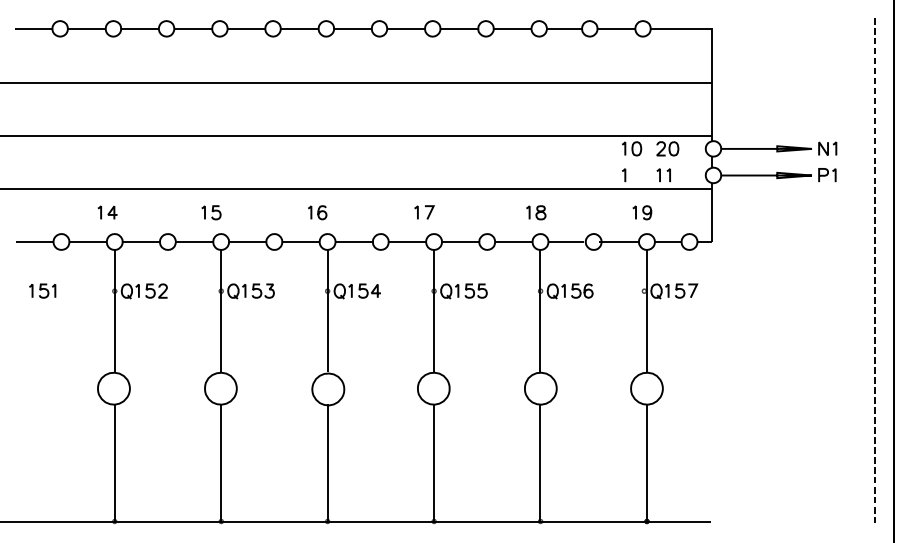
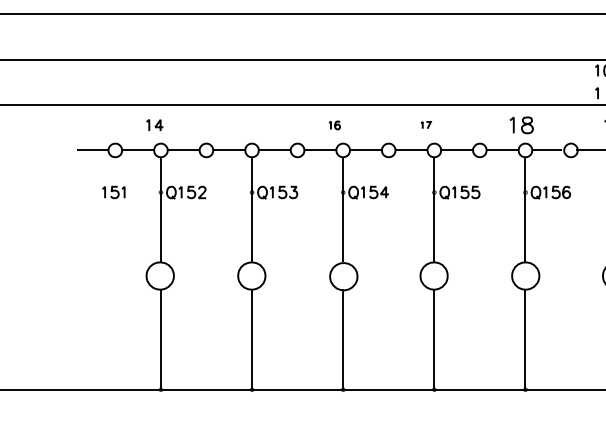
part: (211, 212) -> (243, 125), removed
part: (317, 212) -> (334, 125), size x0.7
part: (424, 212) -> (426, 125), size x0.6
part: (536, 212) -> (522, 125), size x1.4
part: (42, 290) -> (113, 191), moved

